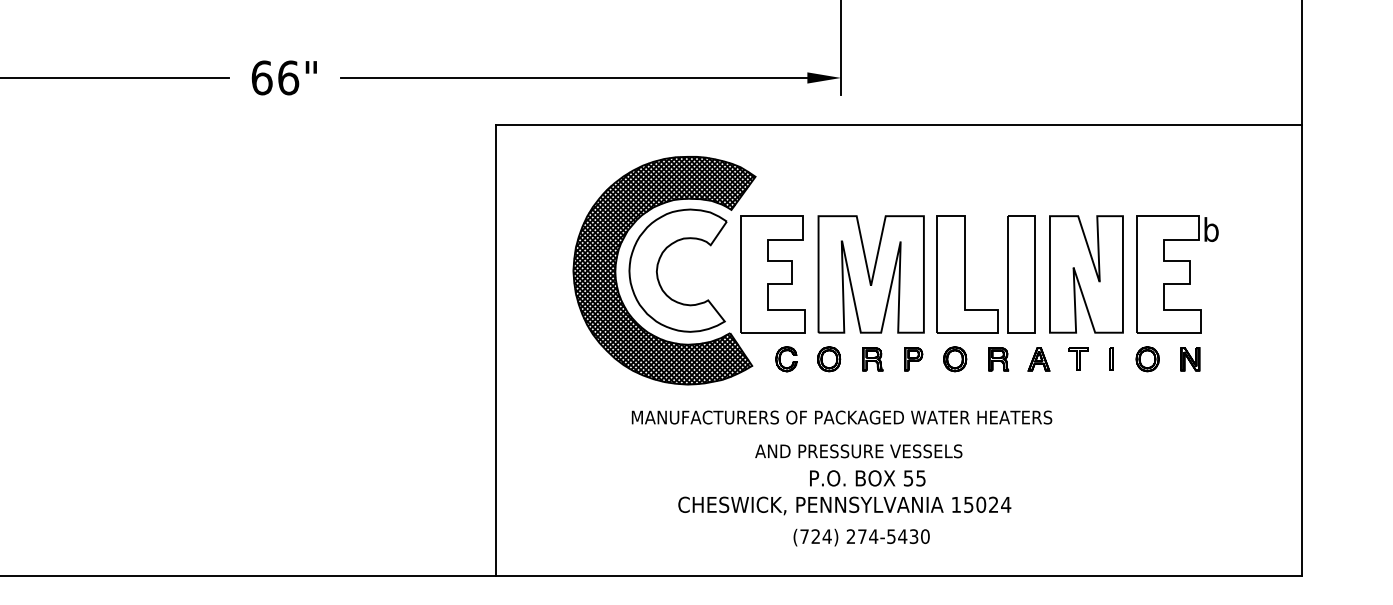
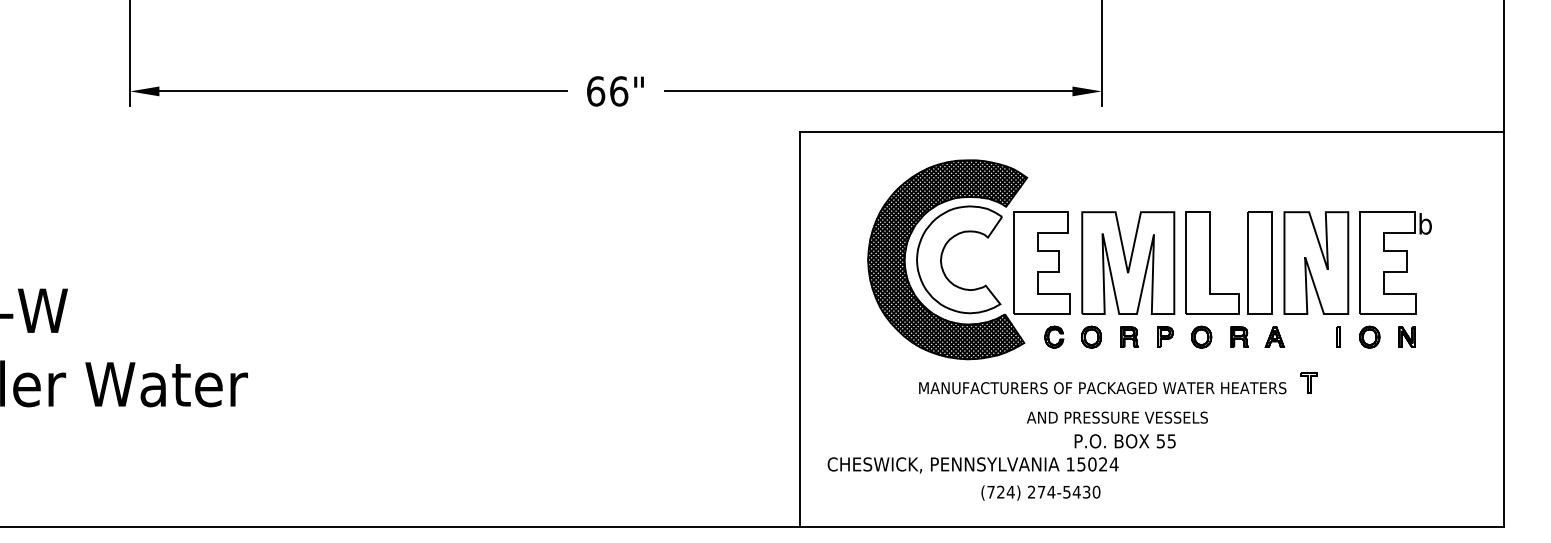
part: (1077, 358) -> (1308, 382), moved
text: (844, 506) -> (972, 465), moved
text: (861, 536) -> (1040, 492), moved

